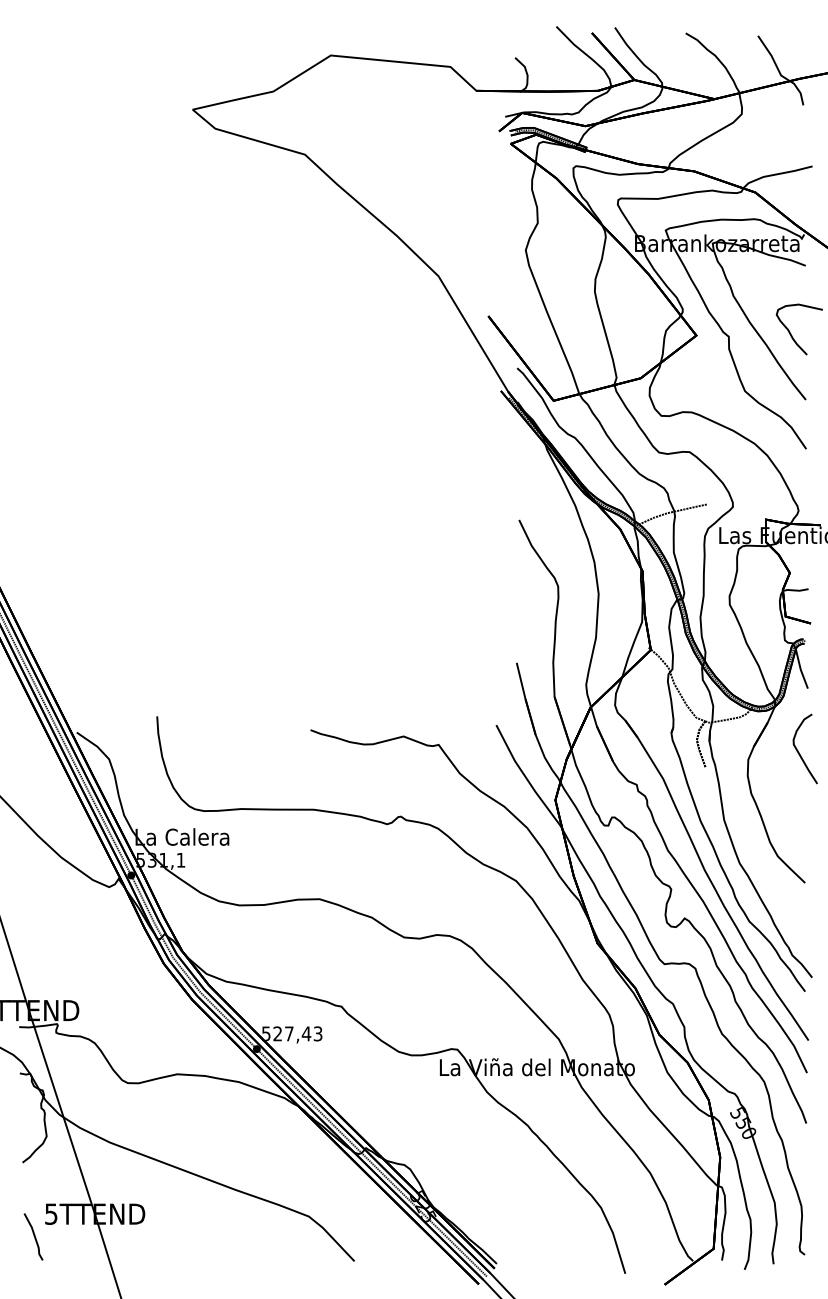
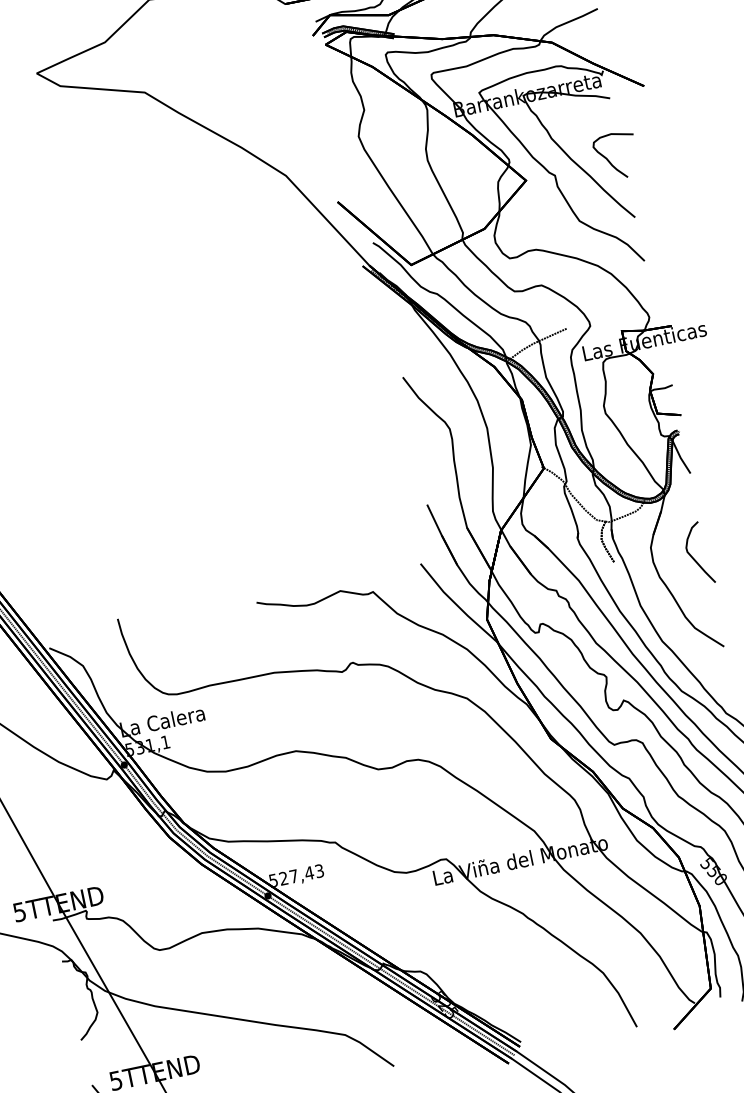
part: (798, 750) -> (692, 556), moved

